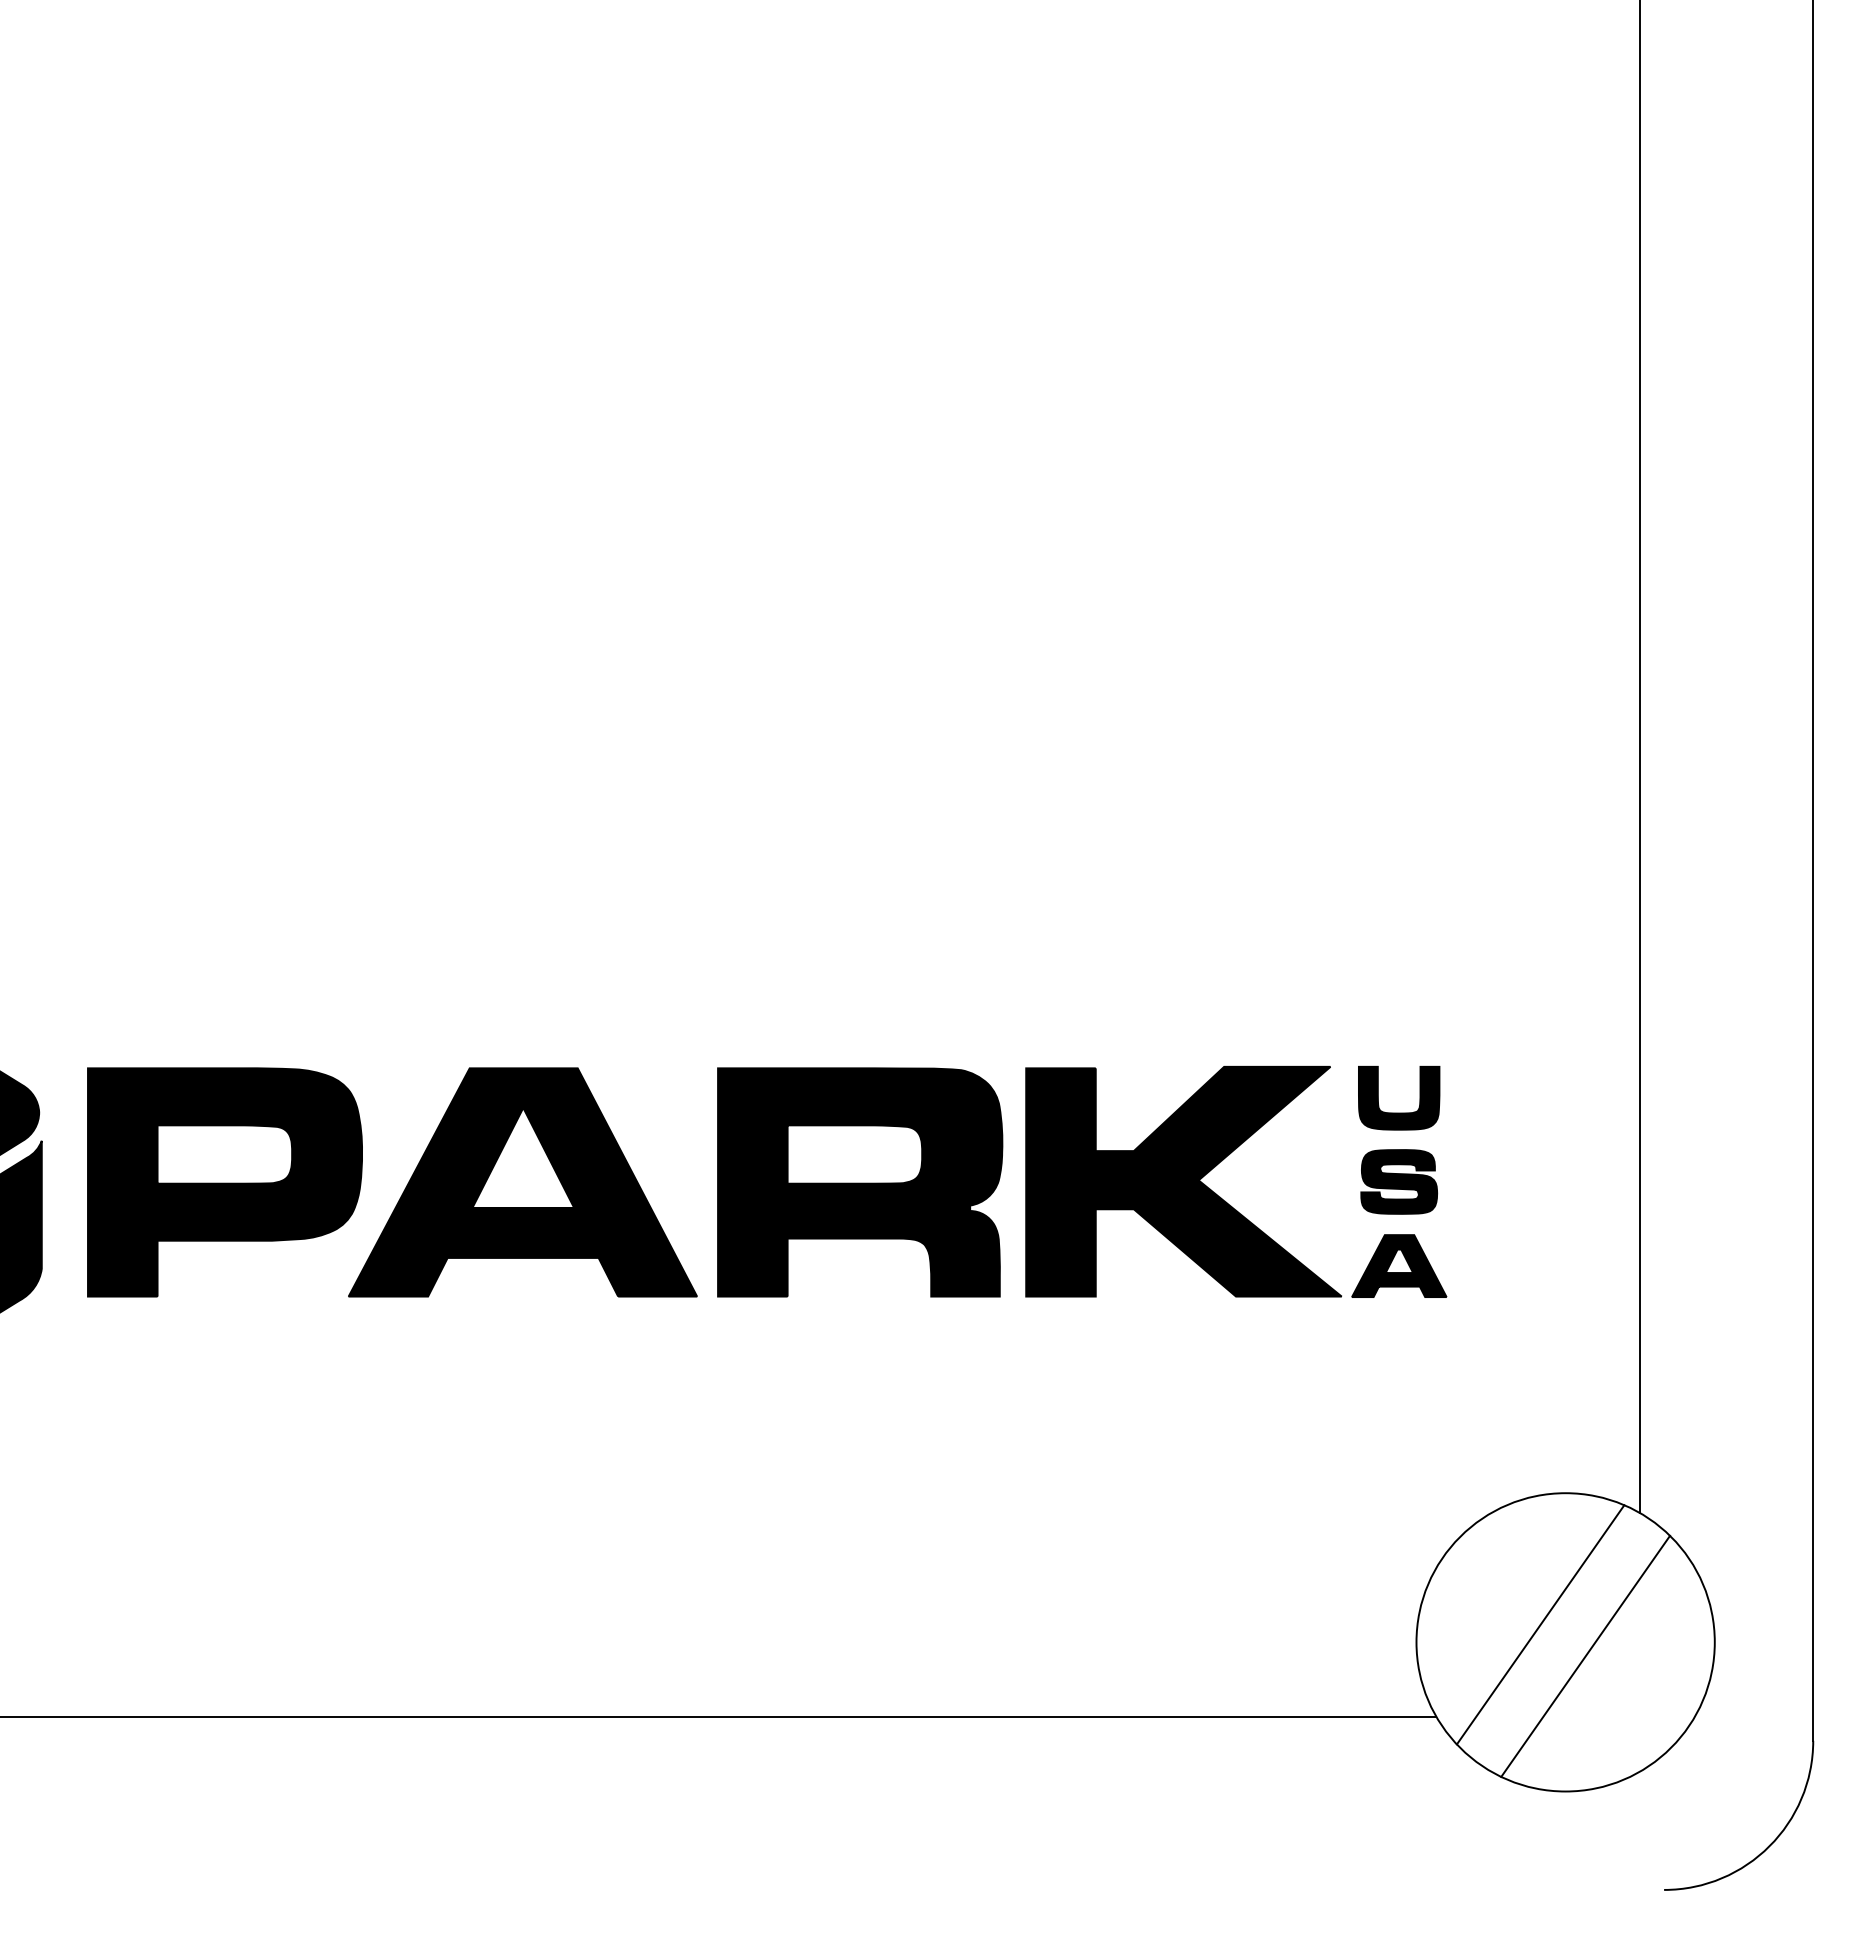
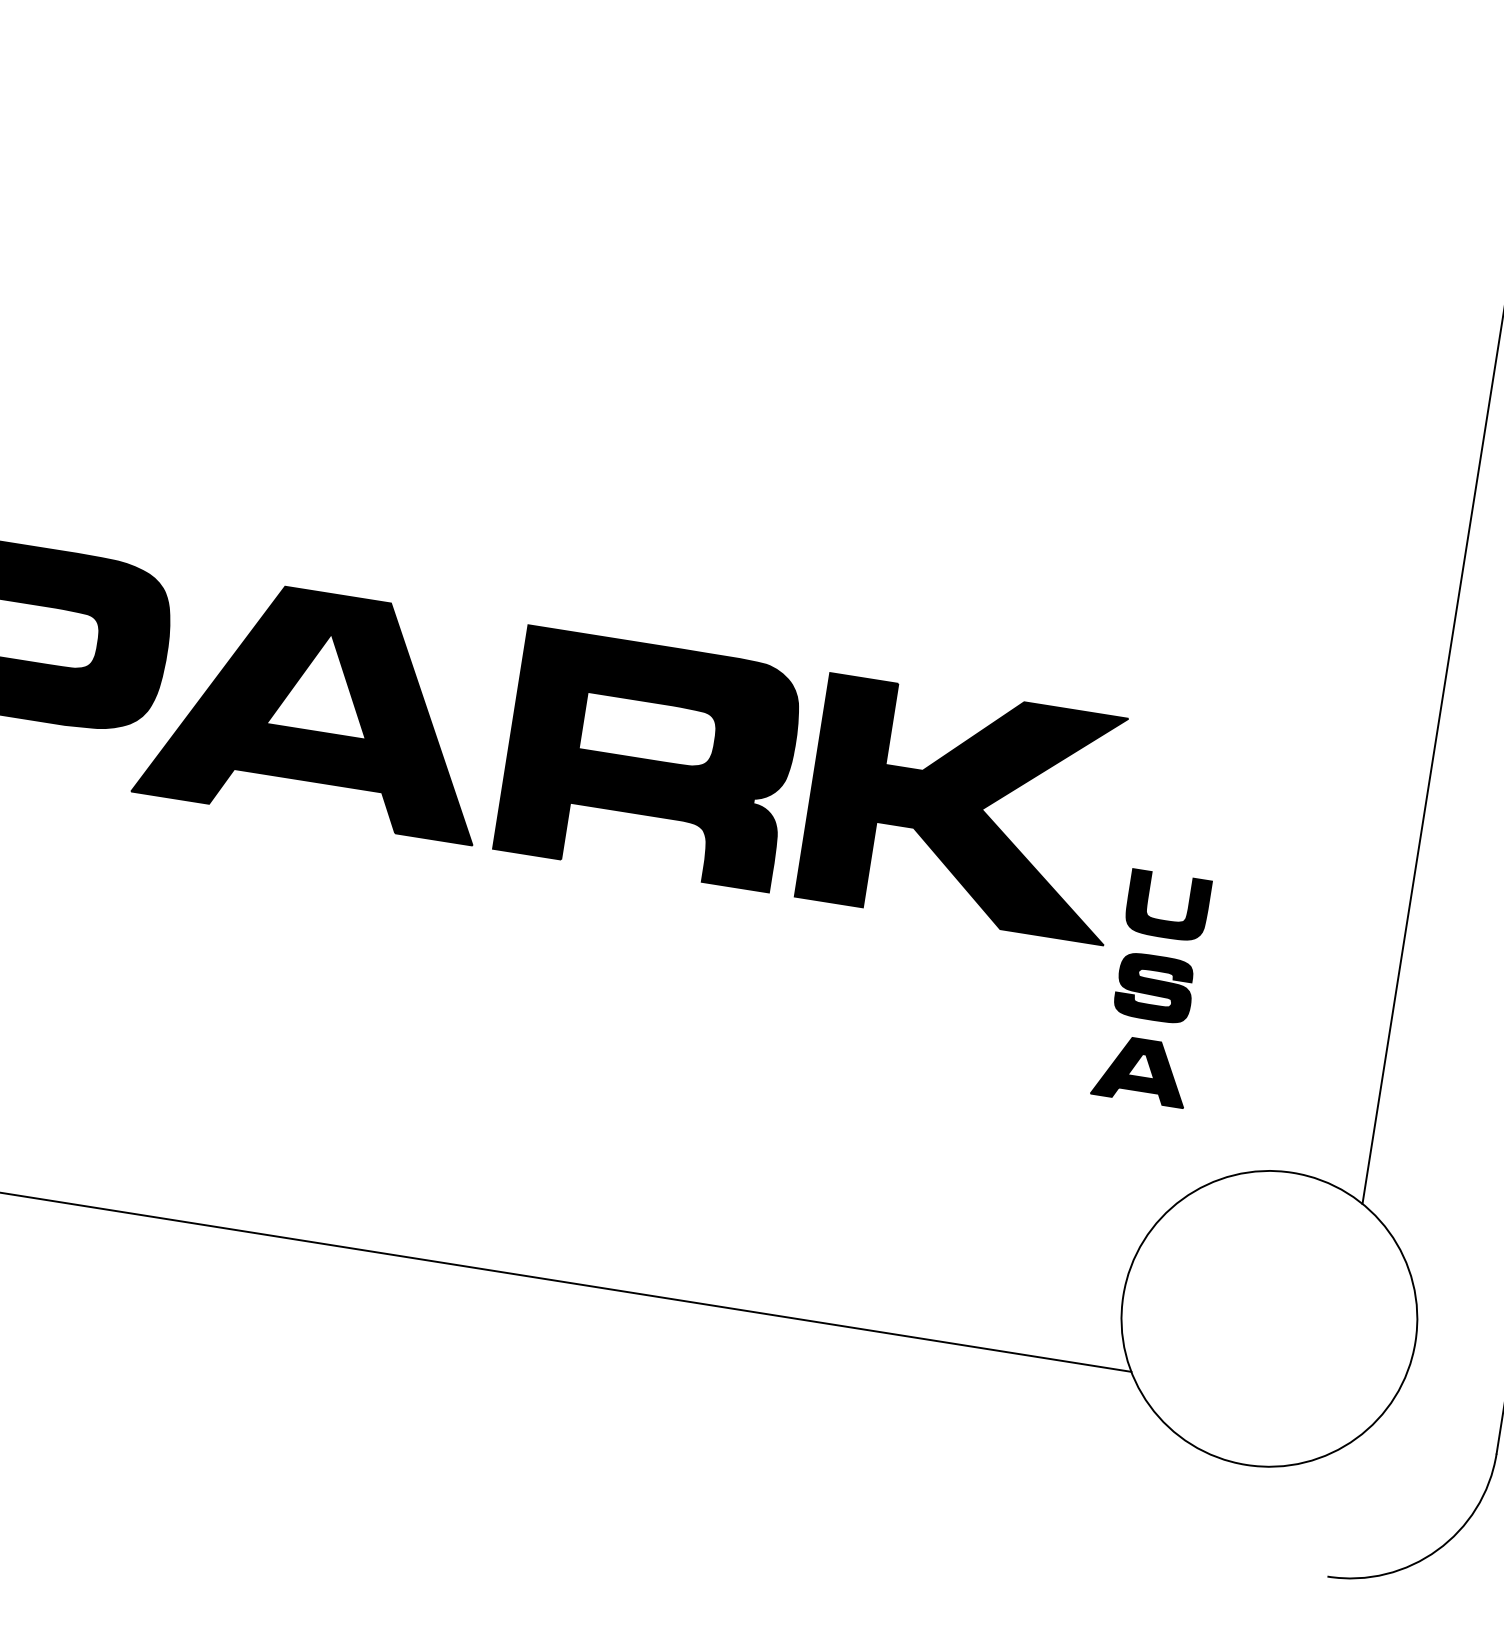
part: (1399, 1181) -> (1155, 987), moved
line: (1540, 1624) -> (1247, 1297), removed
line: (1585, 1655) -> (1286, 1334), removed

